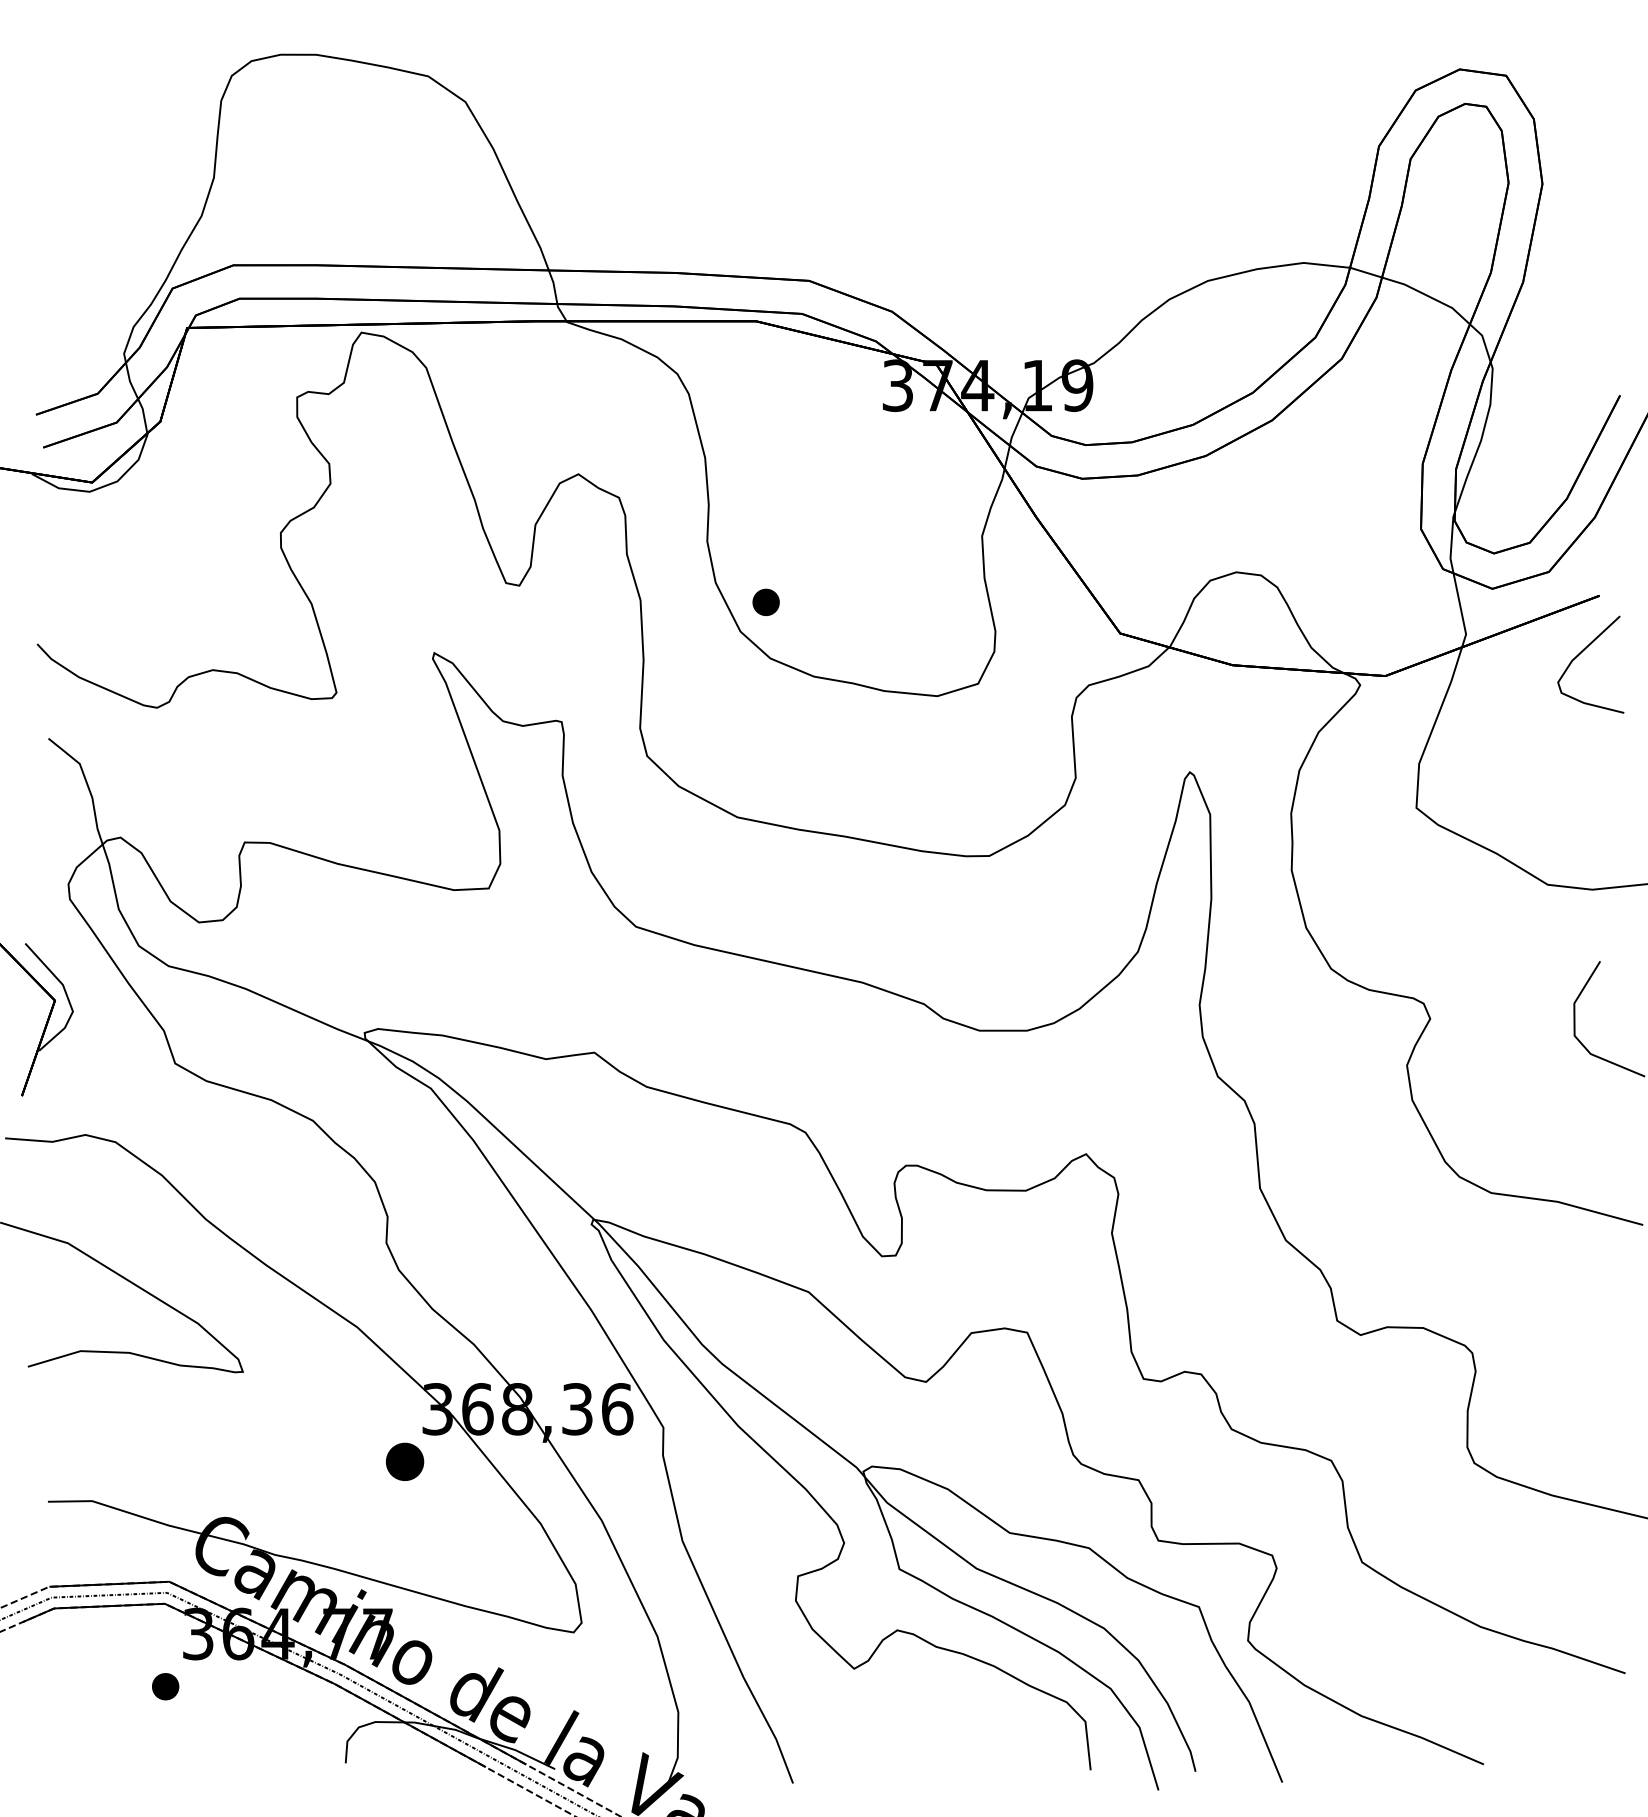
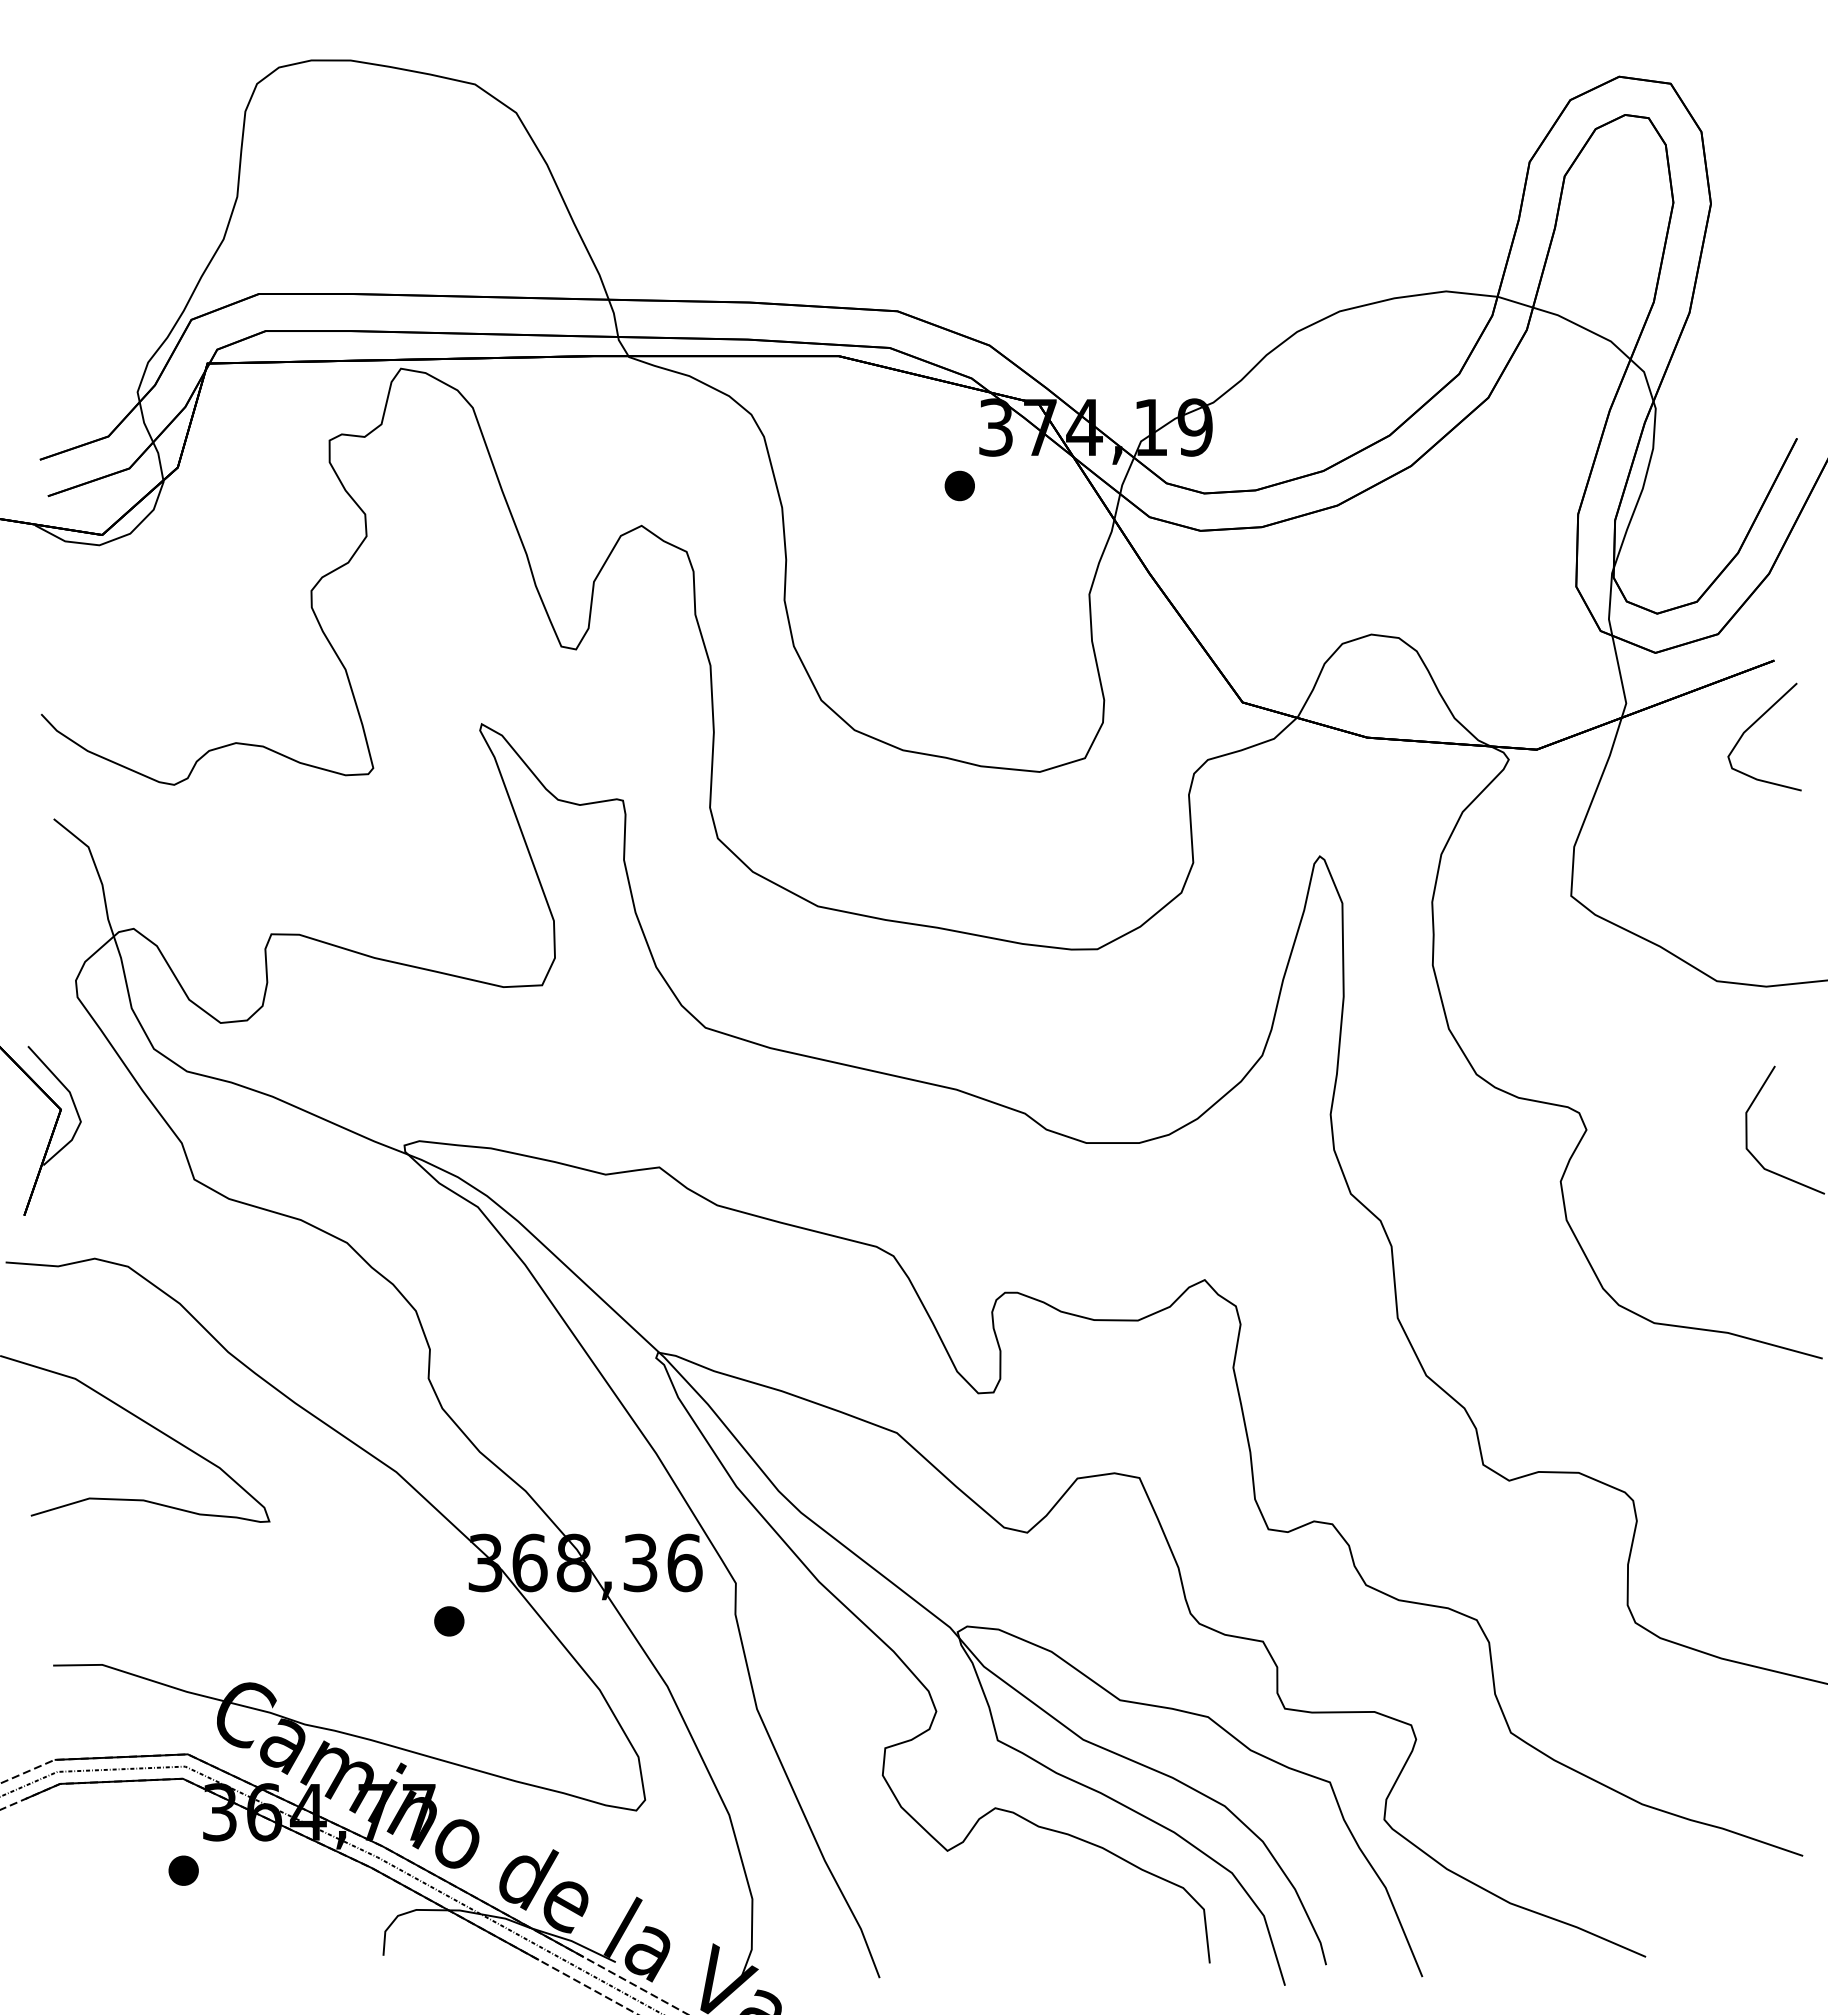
part: (765, 601) -> (959, 485), moved
part: (405, 1462) -> (449, 1621), size x0.71

